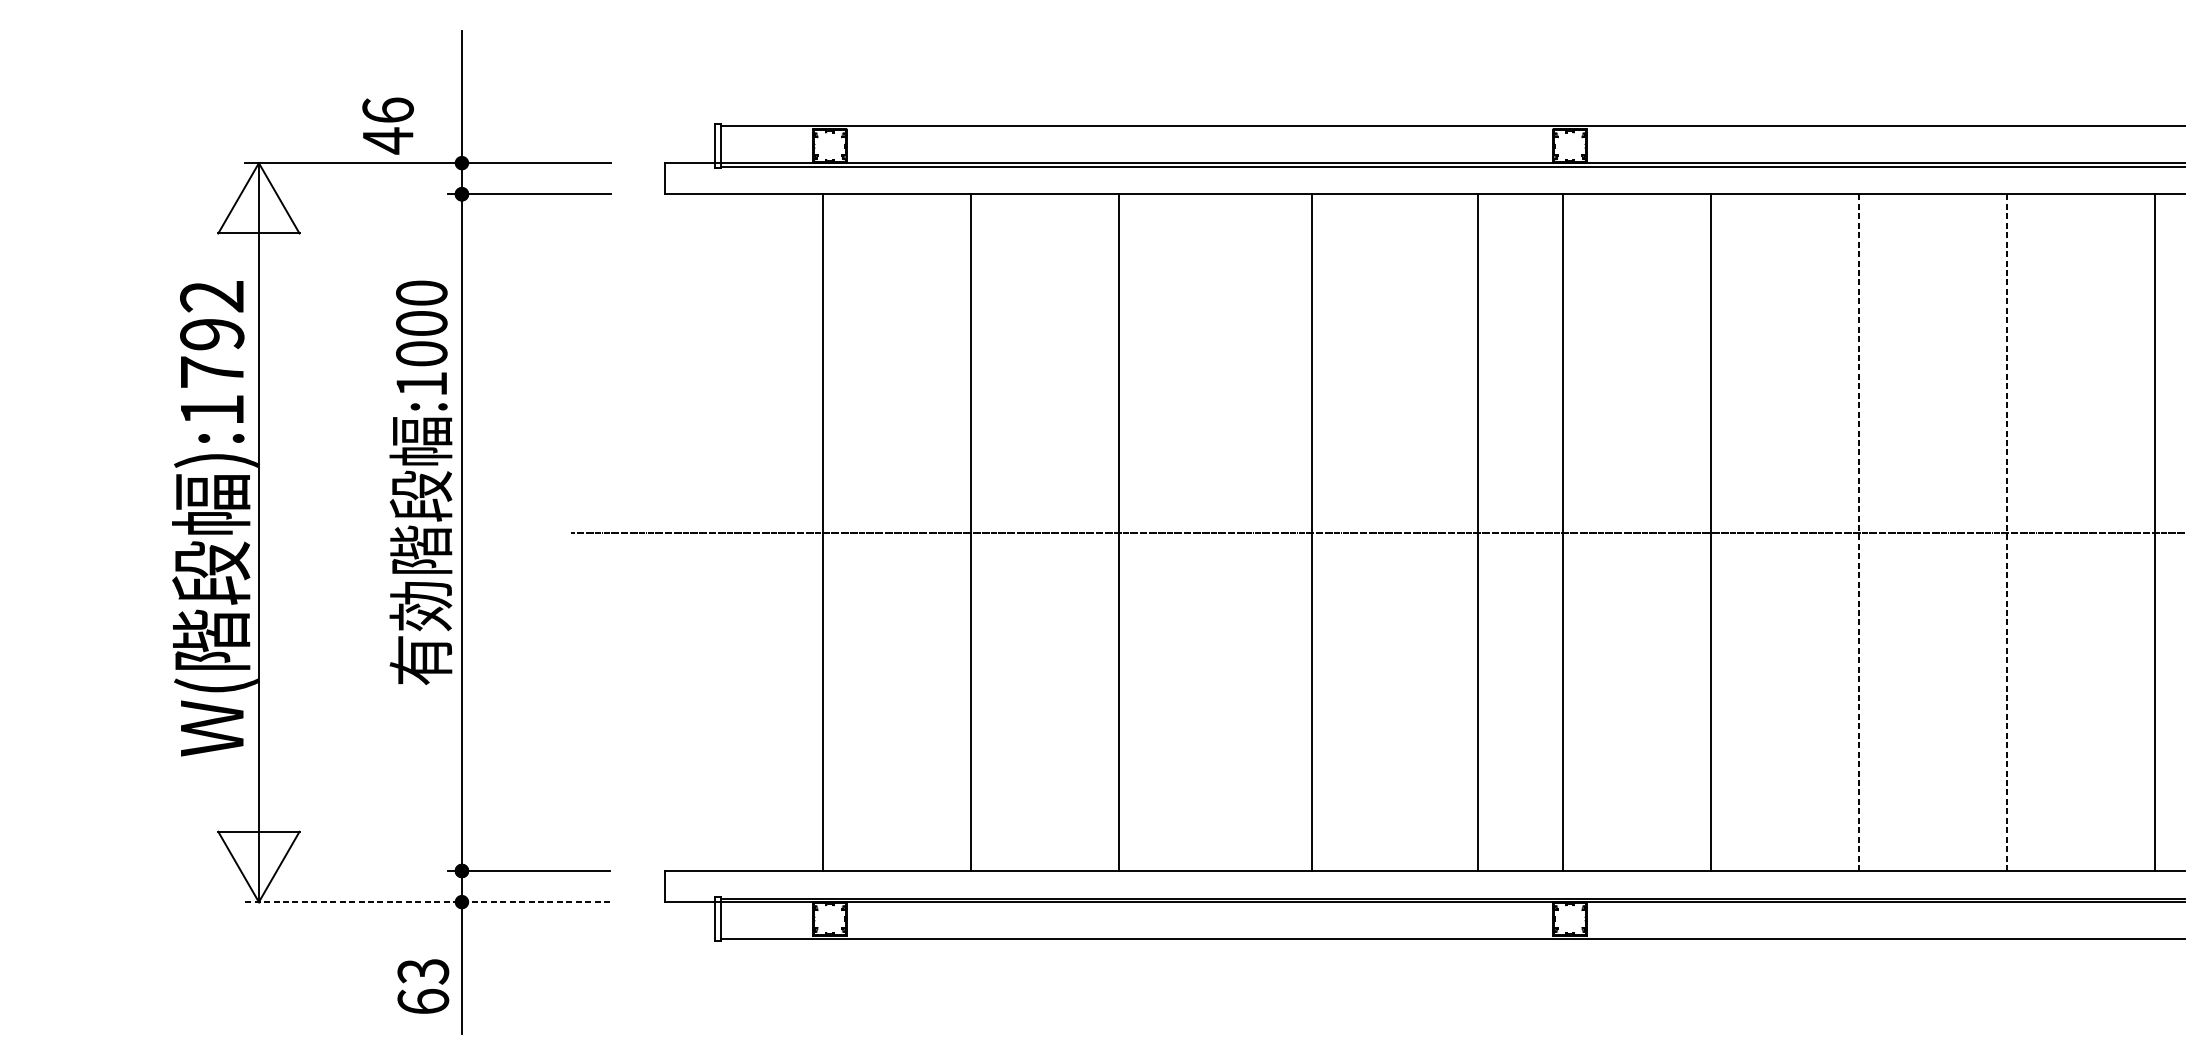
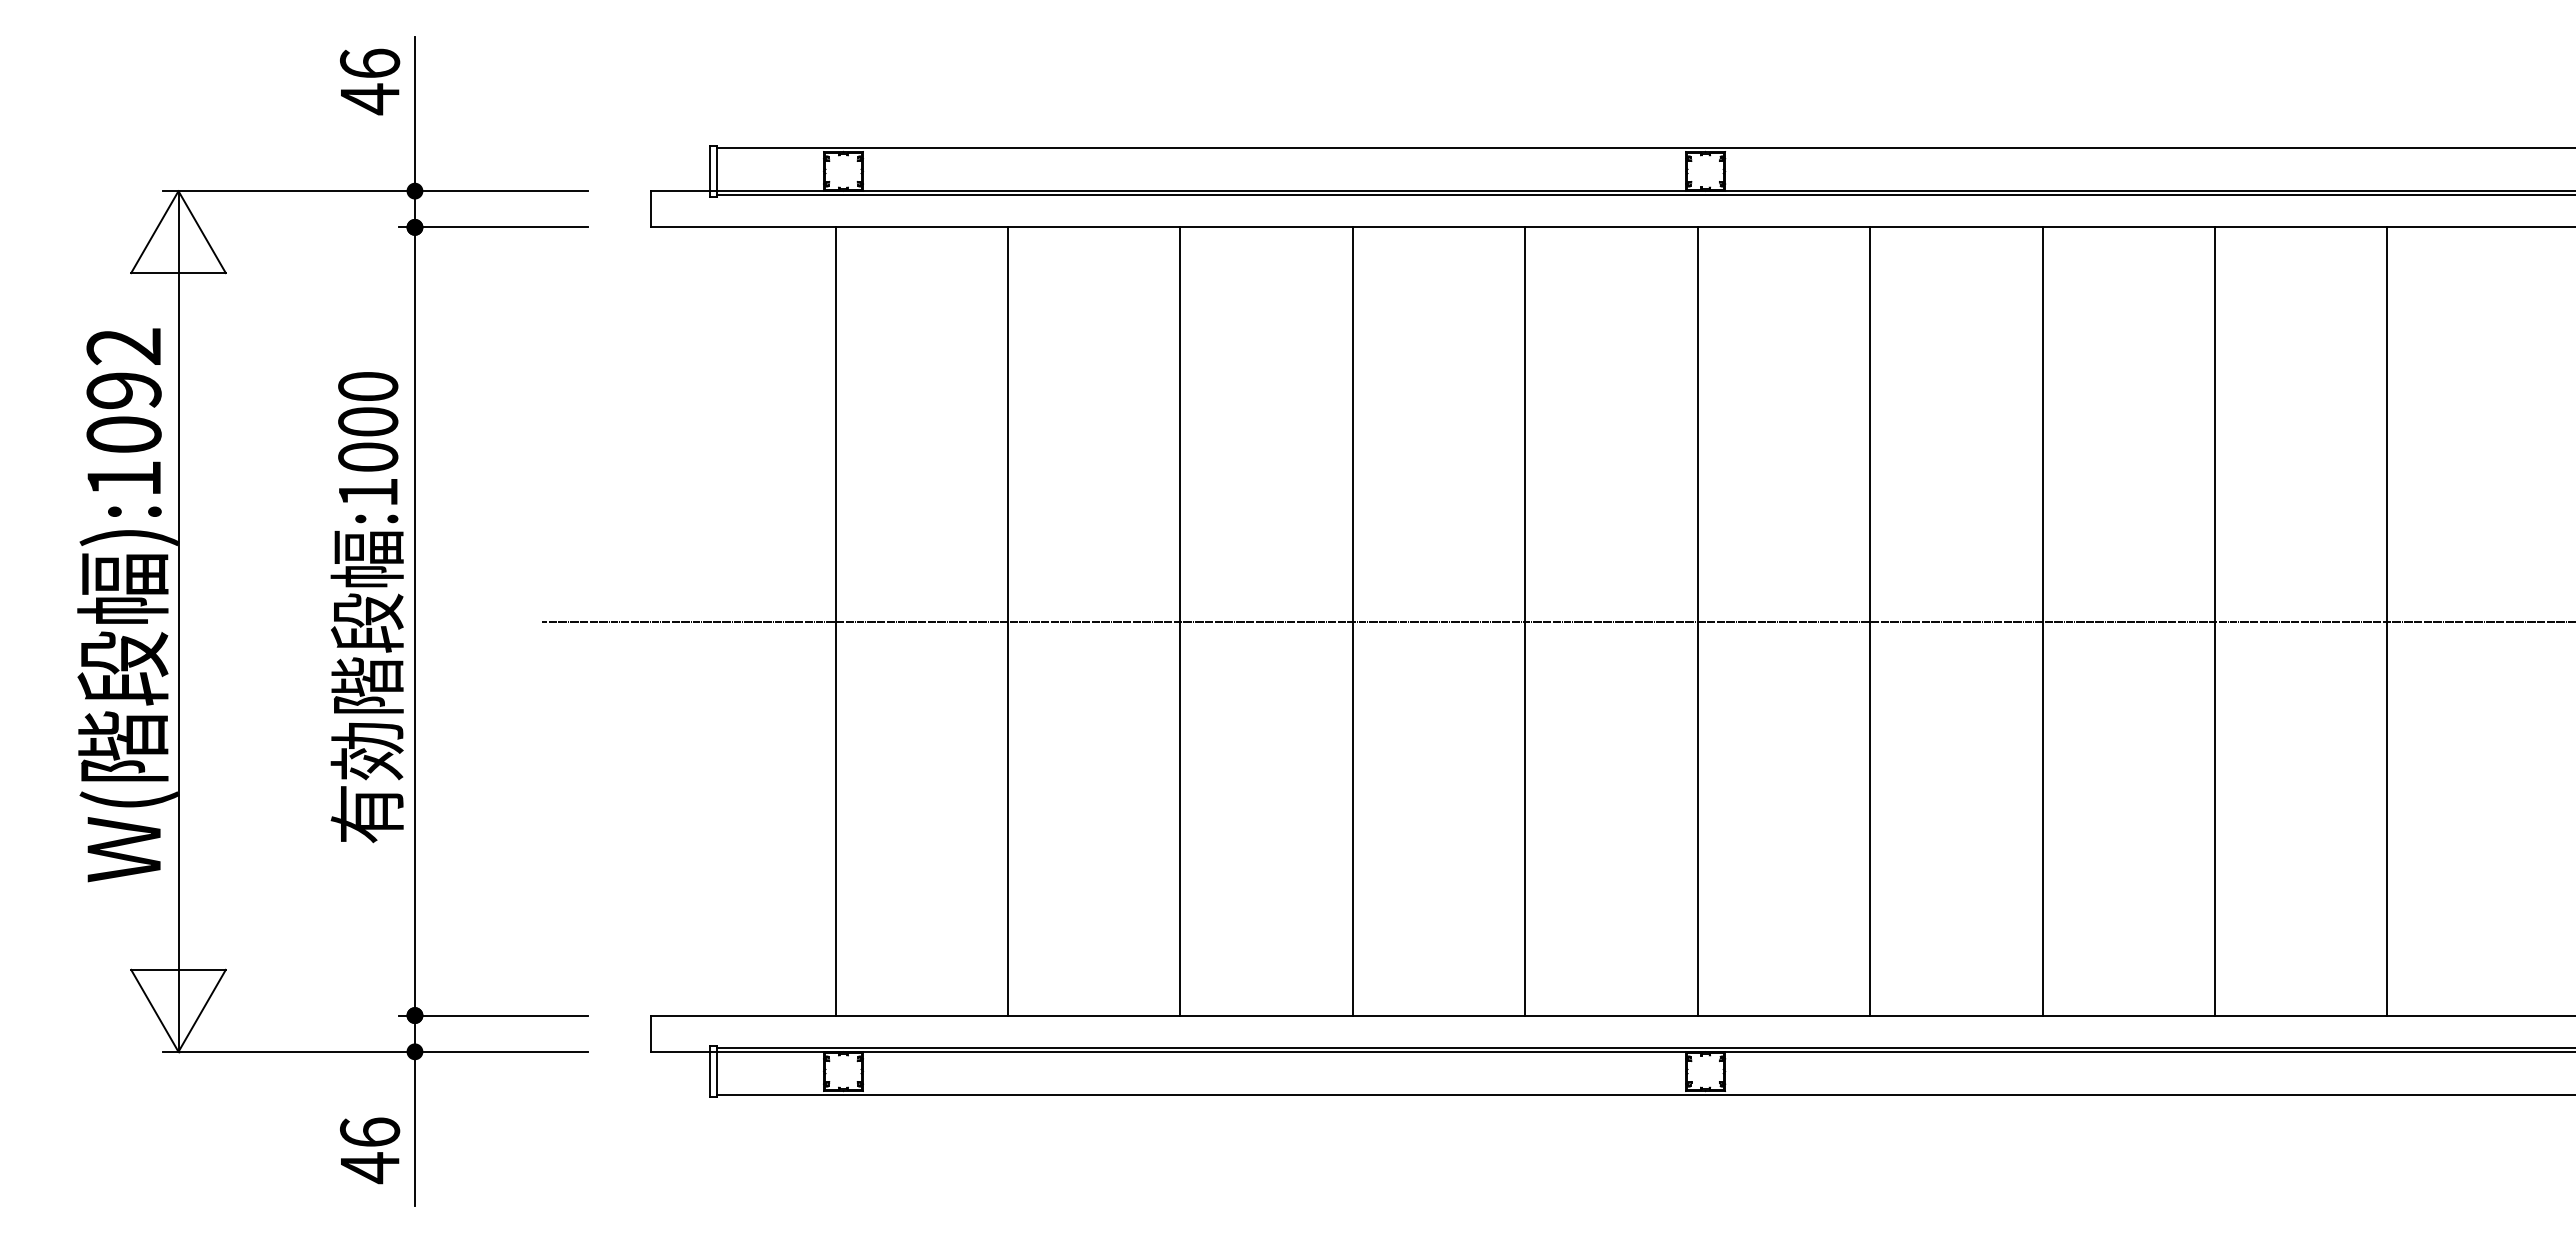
text: (388, 125) -> (370, 81), moved
text: (211, 372) -> (123, 434), ):1792 -> ):1092
text: (420, 482) -> (366, 607), moved
line: (1311, 532) -> (1352, 621), moved
line: (1478, 532) -> (1525, 621), moved
line: (1859, 532) -> (2042, 621), dashed -> solid
line: (2007, 532) -> (2214, 621), dashed -> solid
line: (427, 901) -> (374, 1051), dashed -> solid
text: (423, 986) -> (370, 1150), 63 -> 46

